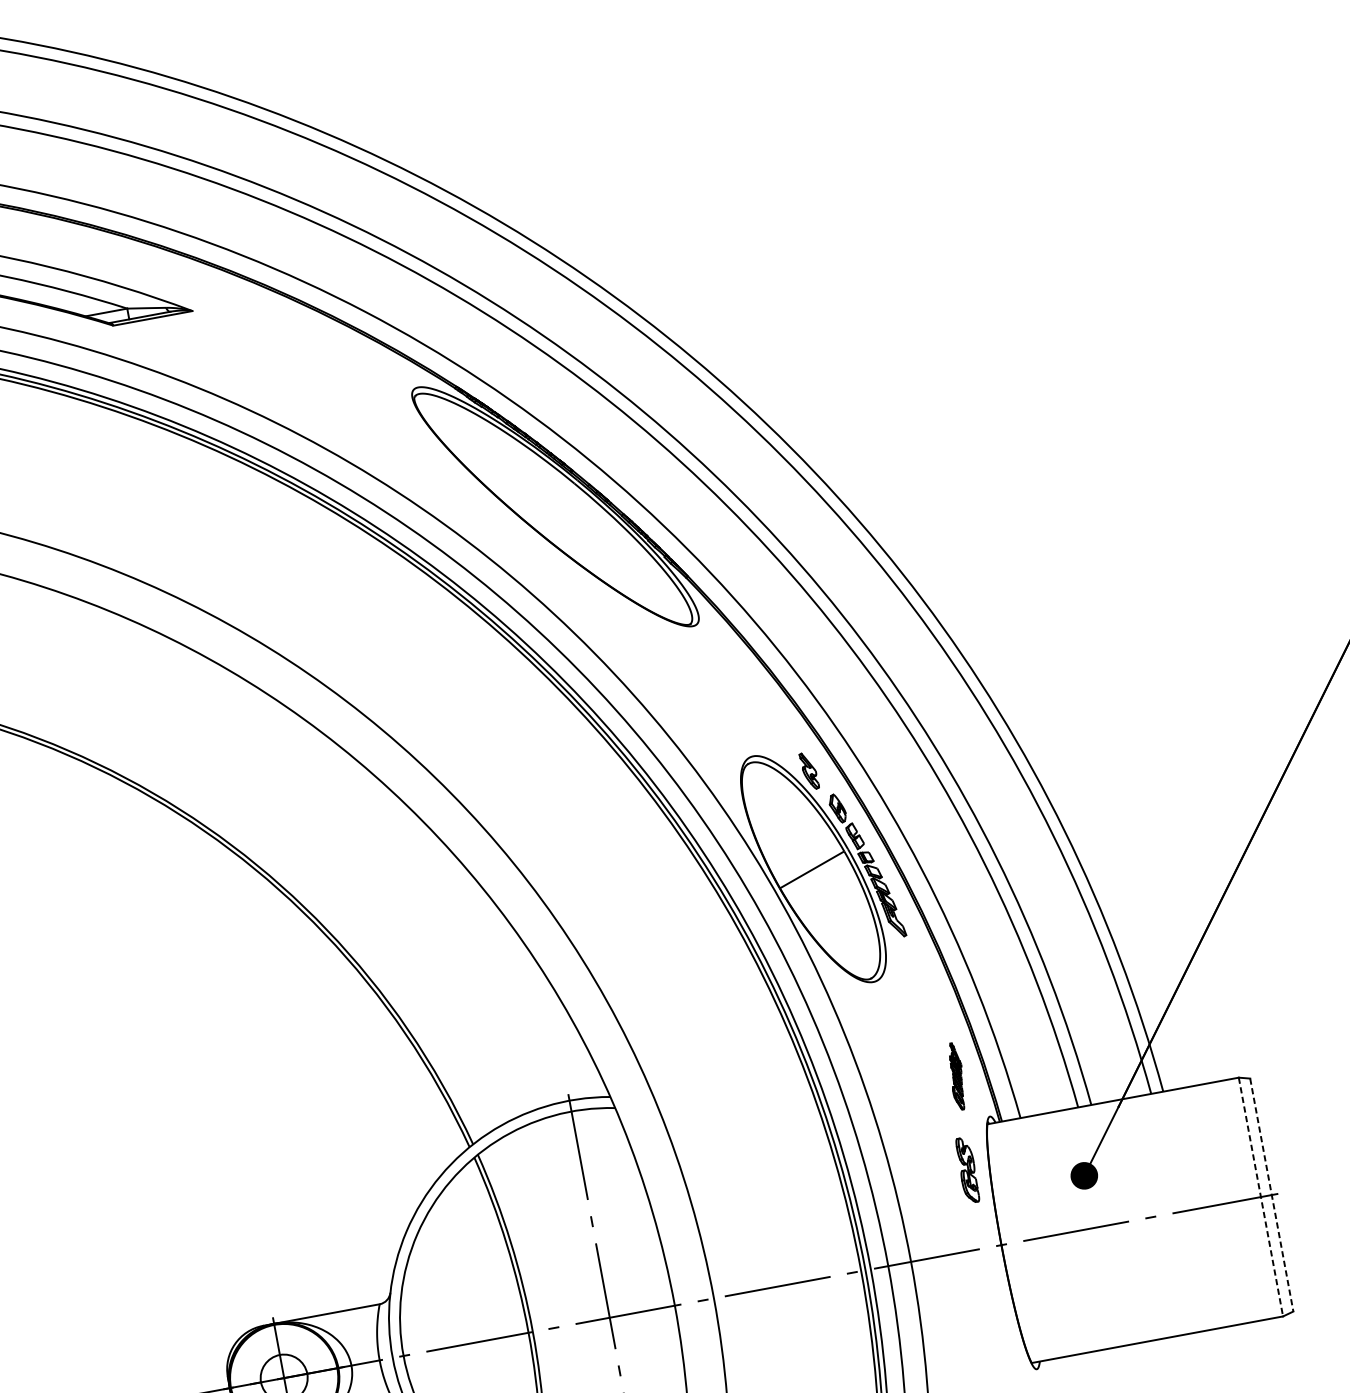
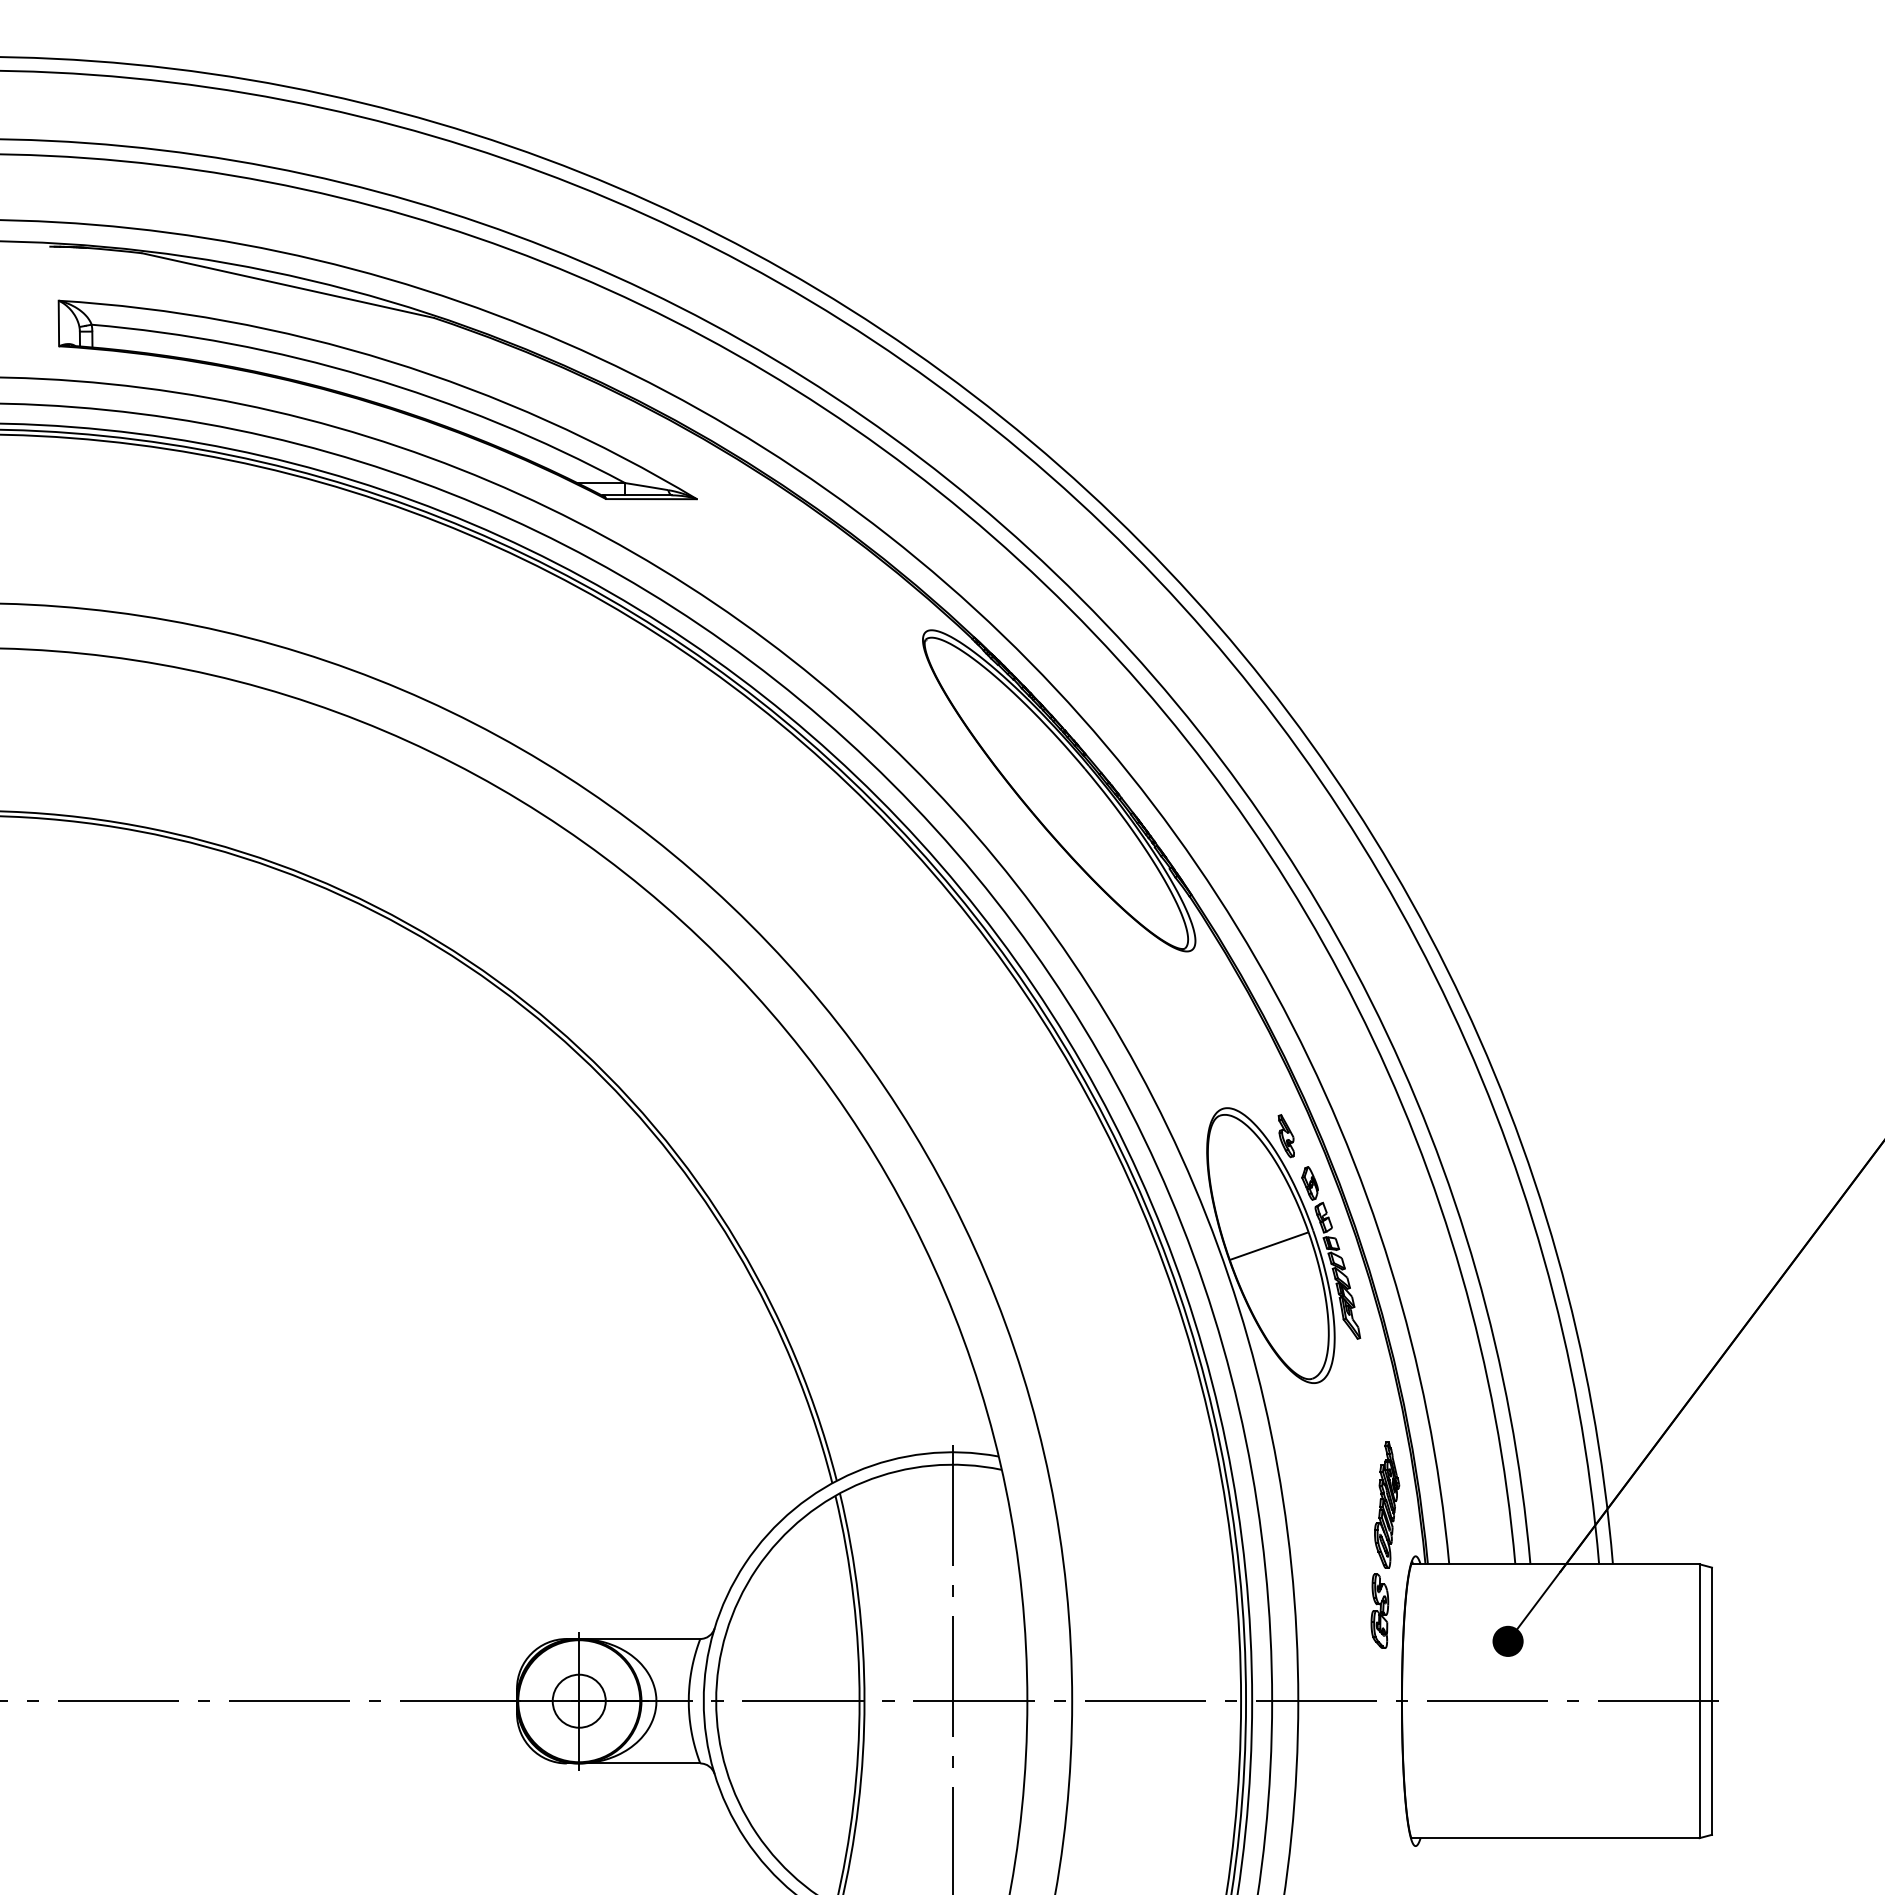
part: (957, 1075) -> (1387, 1504), size x1.67
line: (1272, 1195) -> (1712, 1701), dashed -> solid
line: (1260, 1197) -> (1699, 1701), dashed -> solid

